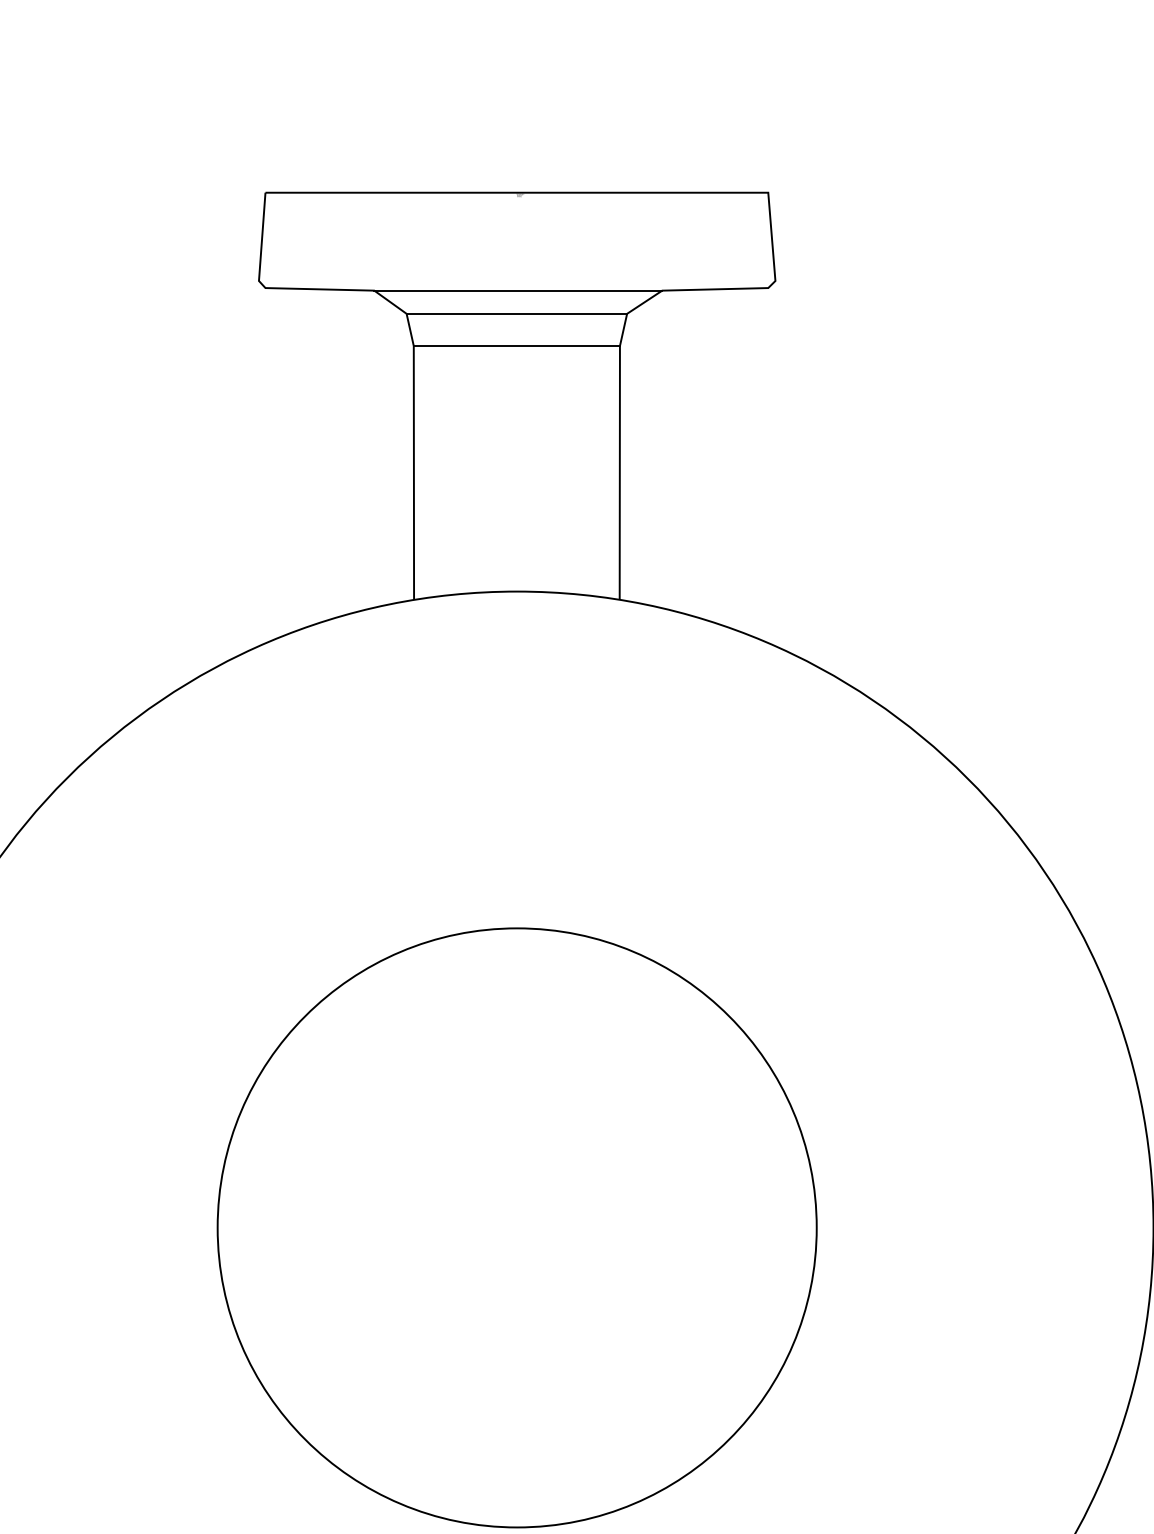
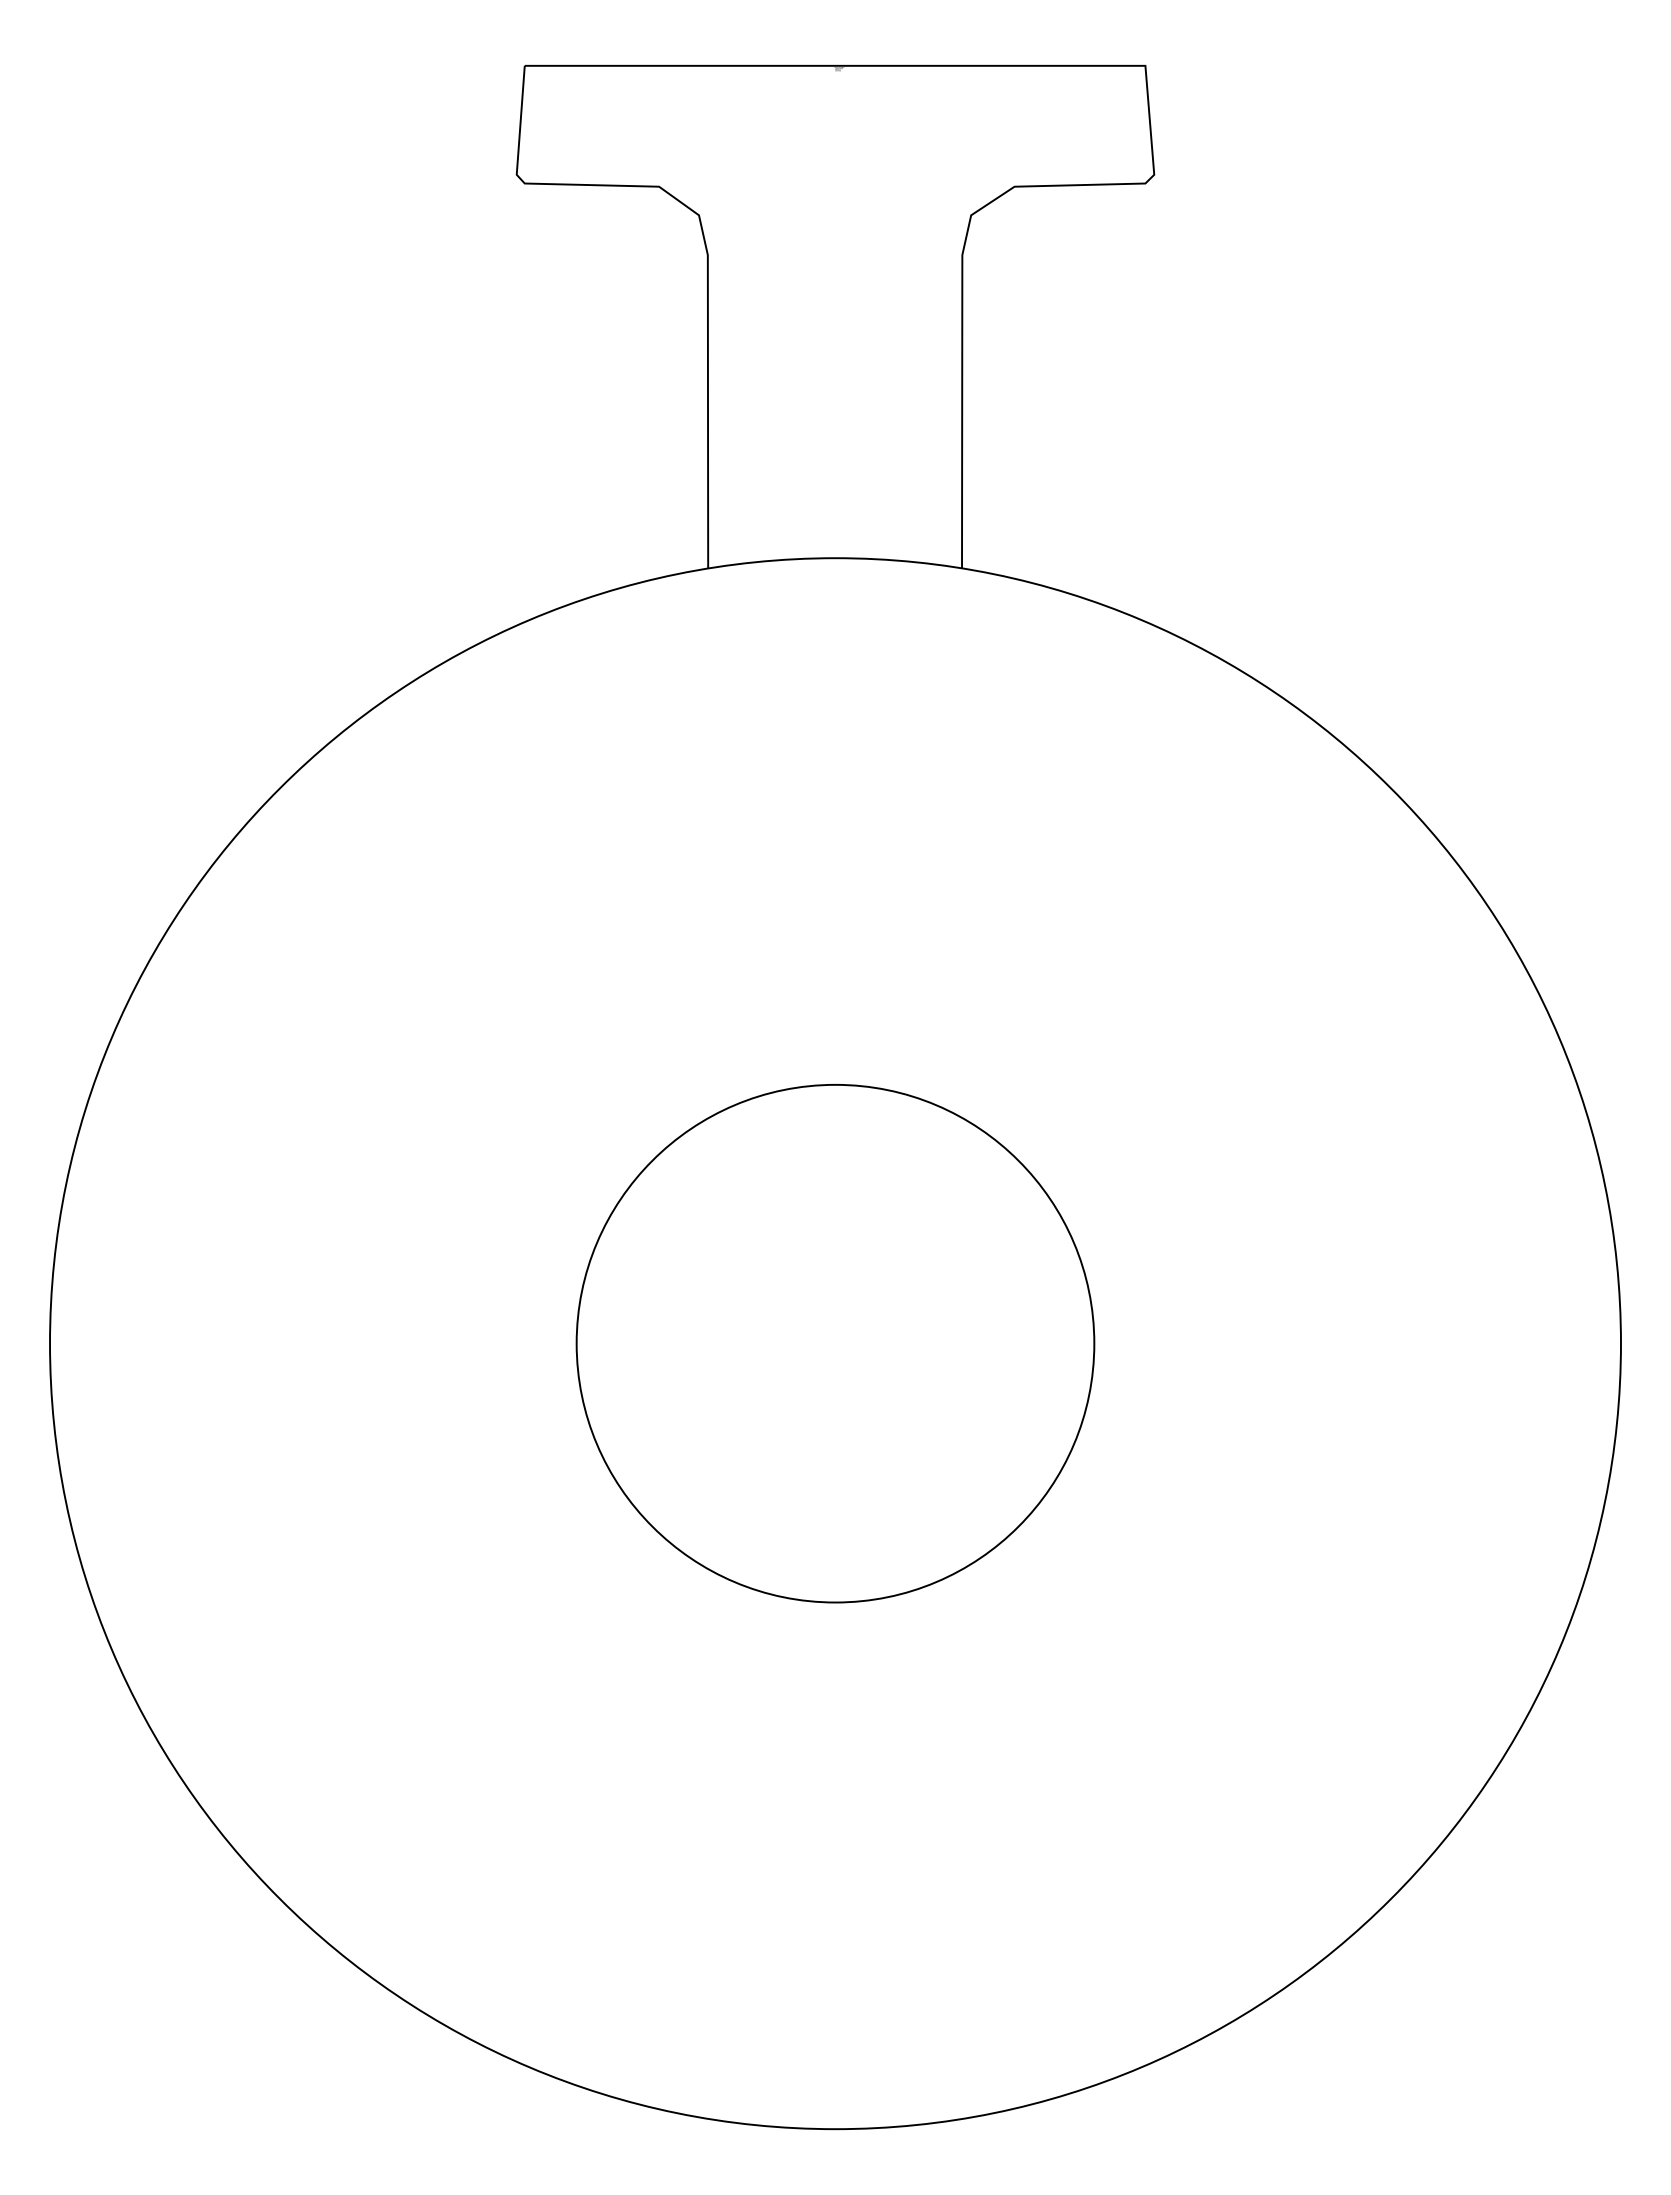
line: (518, 290) -> (836, 186), removed
line: (517, 313) -> (835, 215), removed
line: (516, 346) -> (834, 255), removed
circle: (517, 1227) -> (835, 1343), size x0.7

